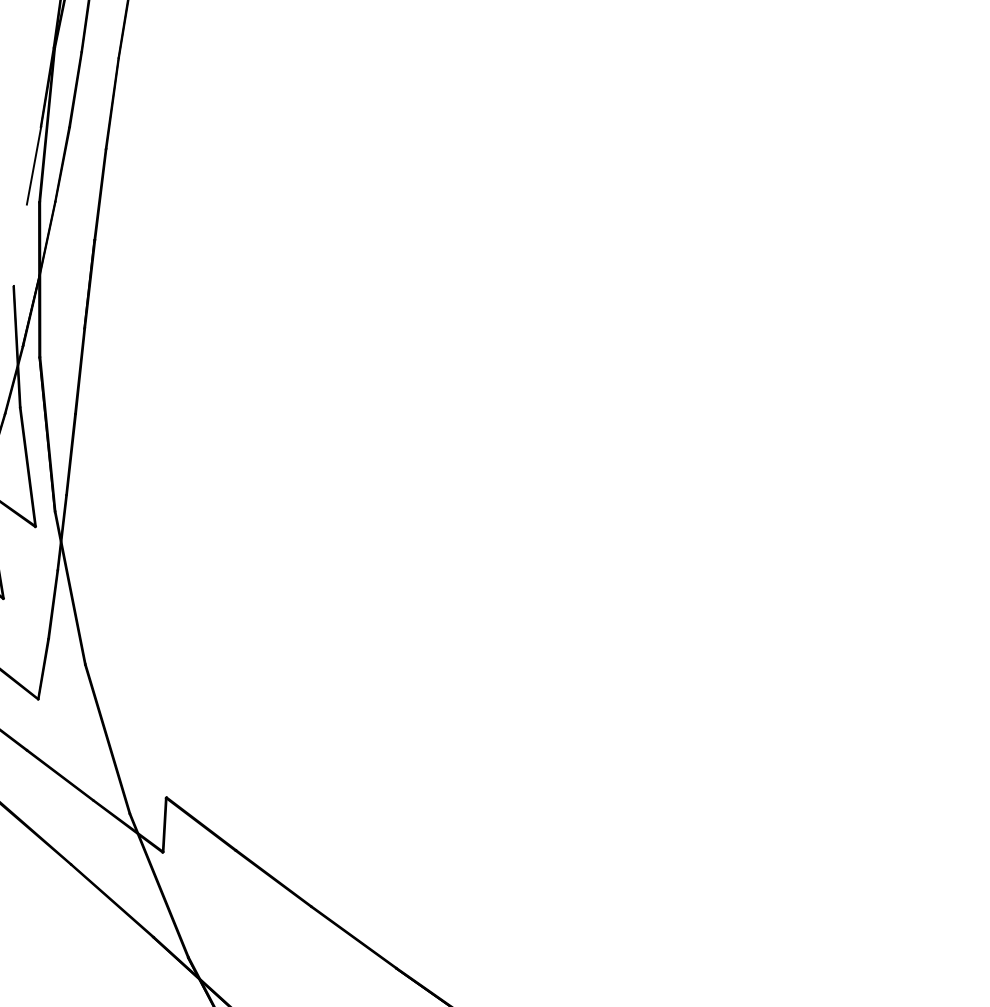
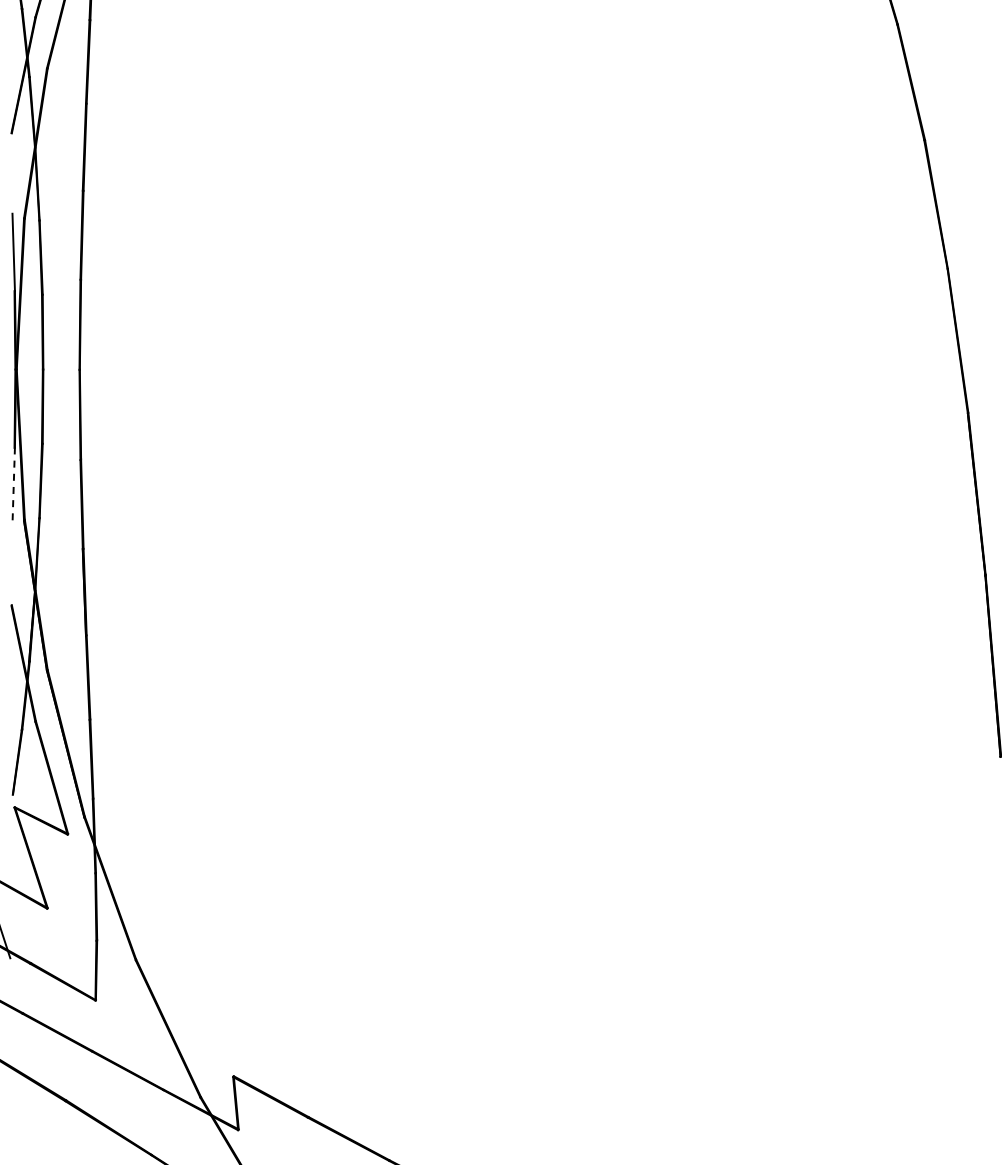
line: (33, 165) -> (13, 486), solid -> dashed

